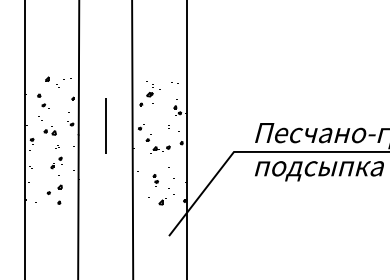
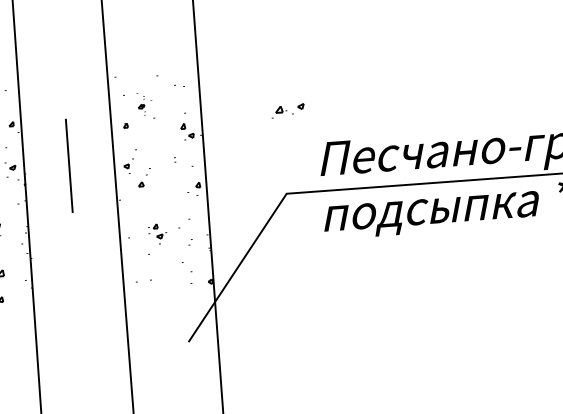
part: (153, 92) -> (145, 104), size x0.6
part: (160, 149) -> (288, 110), moved
part: (155, 180) -> (157, 234), moved
part: (162, 201) -> (173, 285), removed

